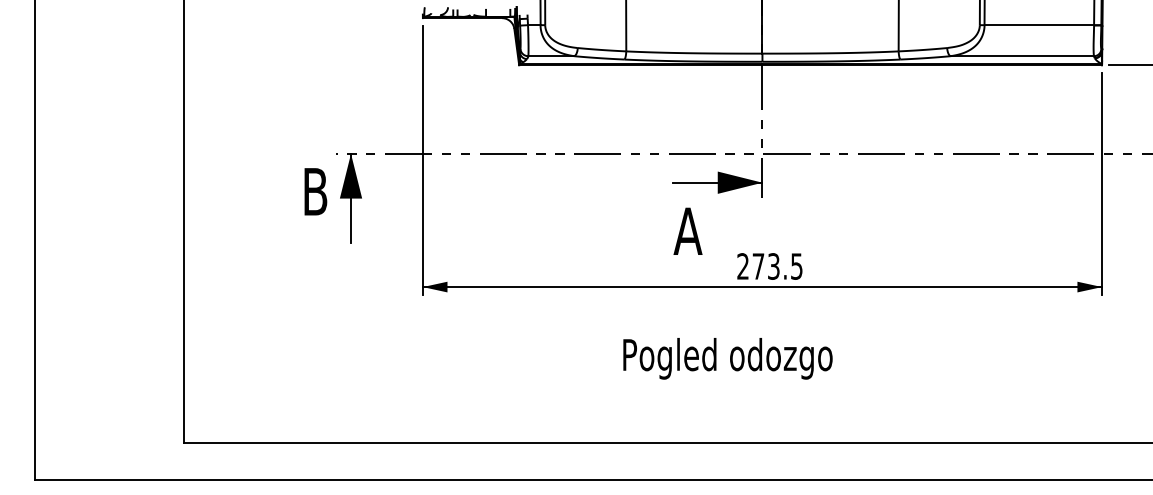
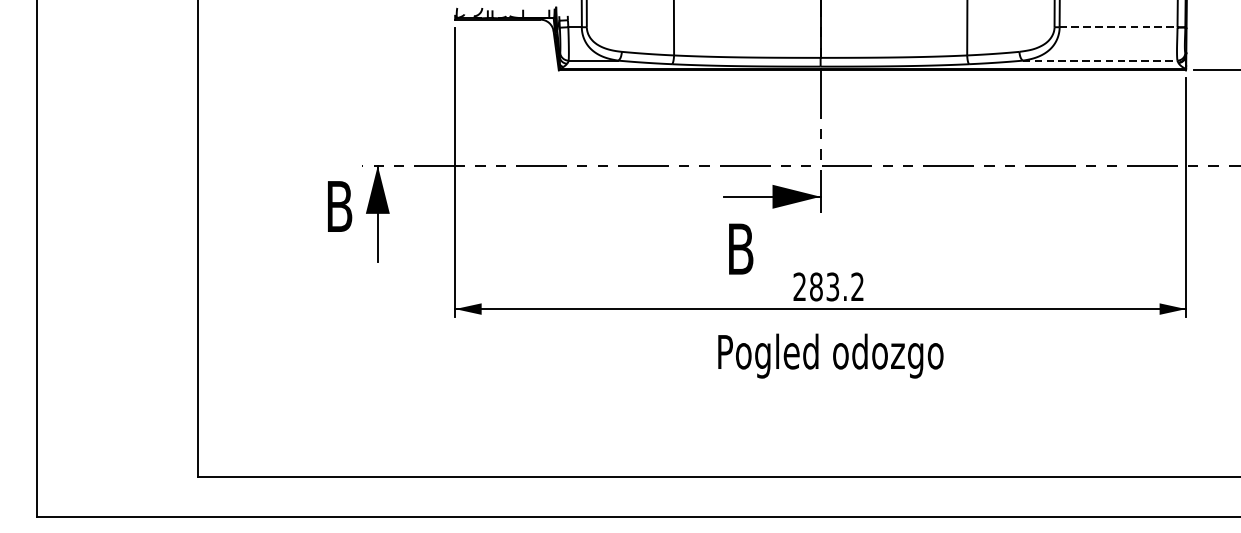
line: (1039, 25) -> (1118, 27), solid -> dashed
line: (1022, 56) -> (1100, 60), solid -> dashed
text: (687, 230) -> (739, 248), A -> B
text: (777, 266) -> (836, 286), 273.5 -> 283.2
text: (727, 358) -> (830, 355), moved

